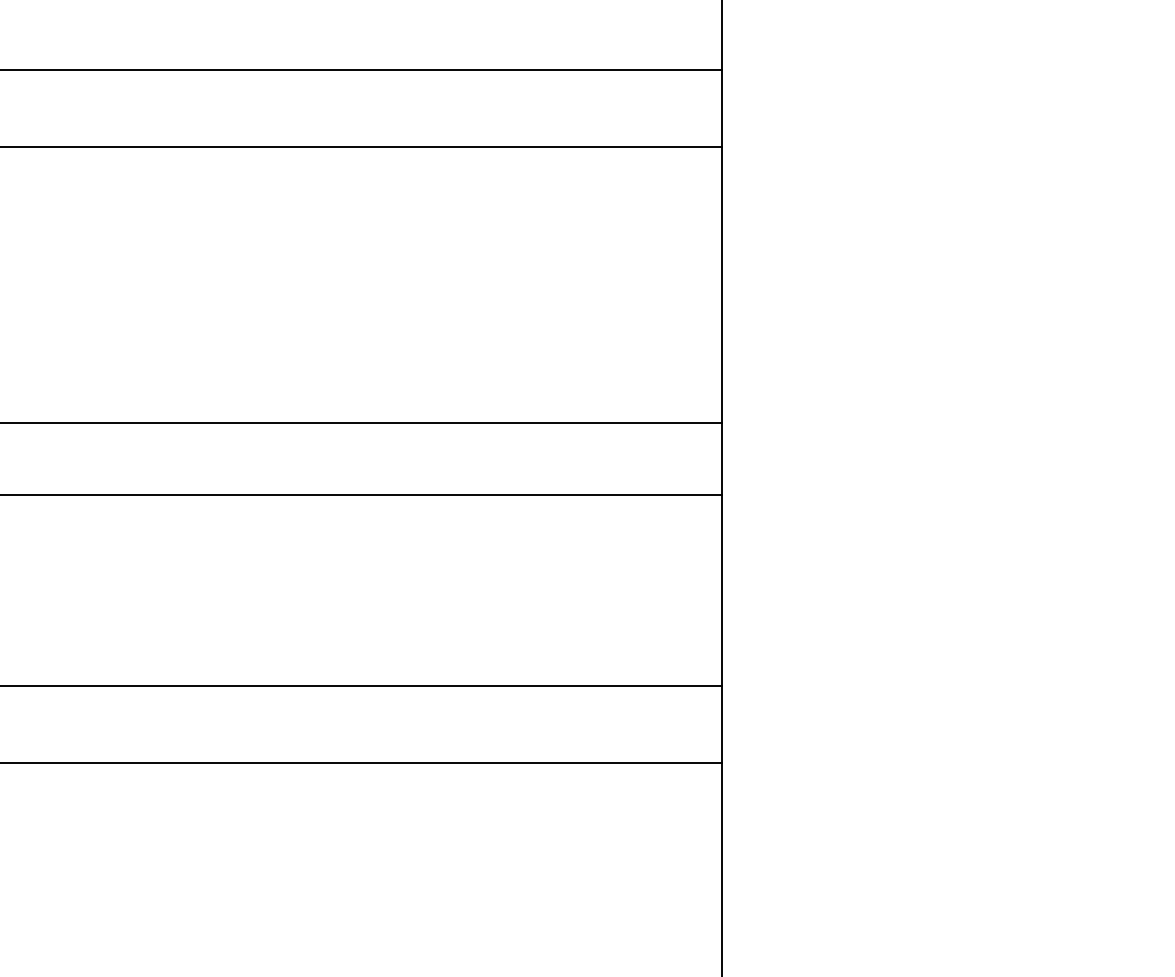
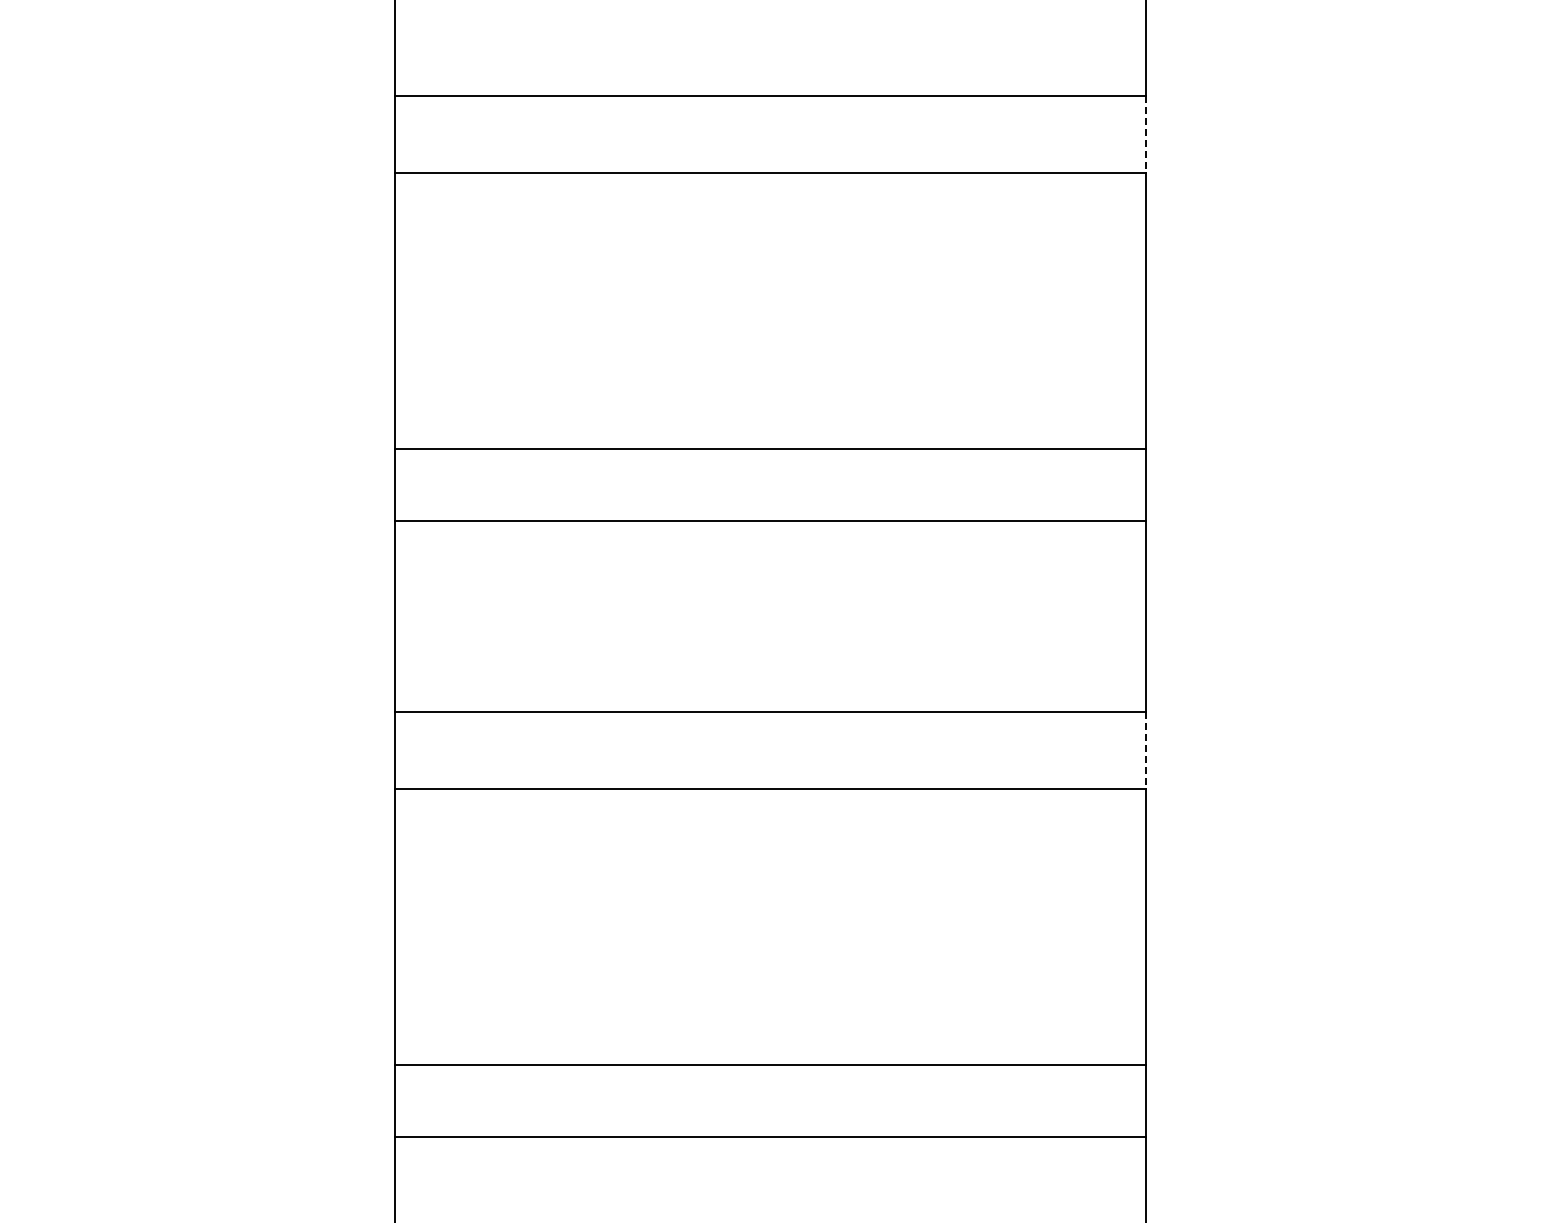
line: (722, 108) -> (1146, 134), solid -> dashed
line: (722, 725) -> (1146, 751), solid -> dashed

